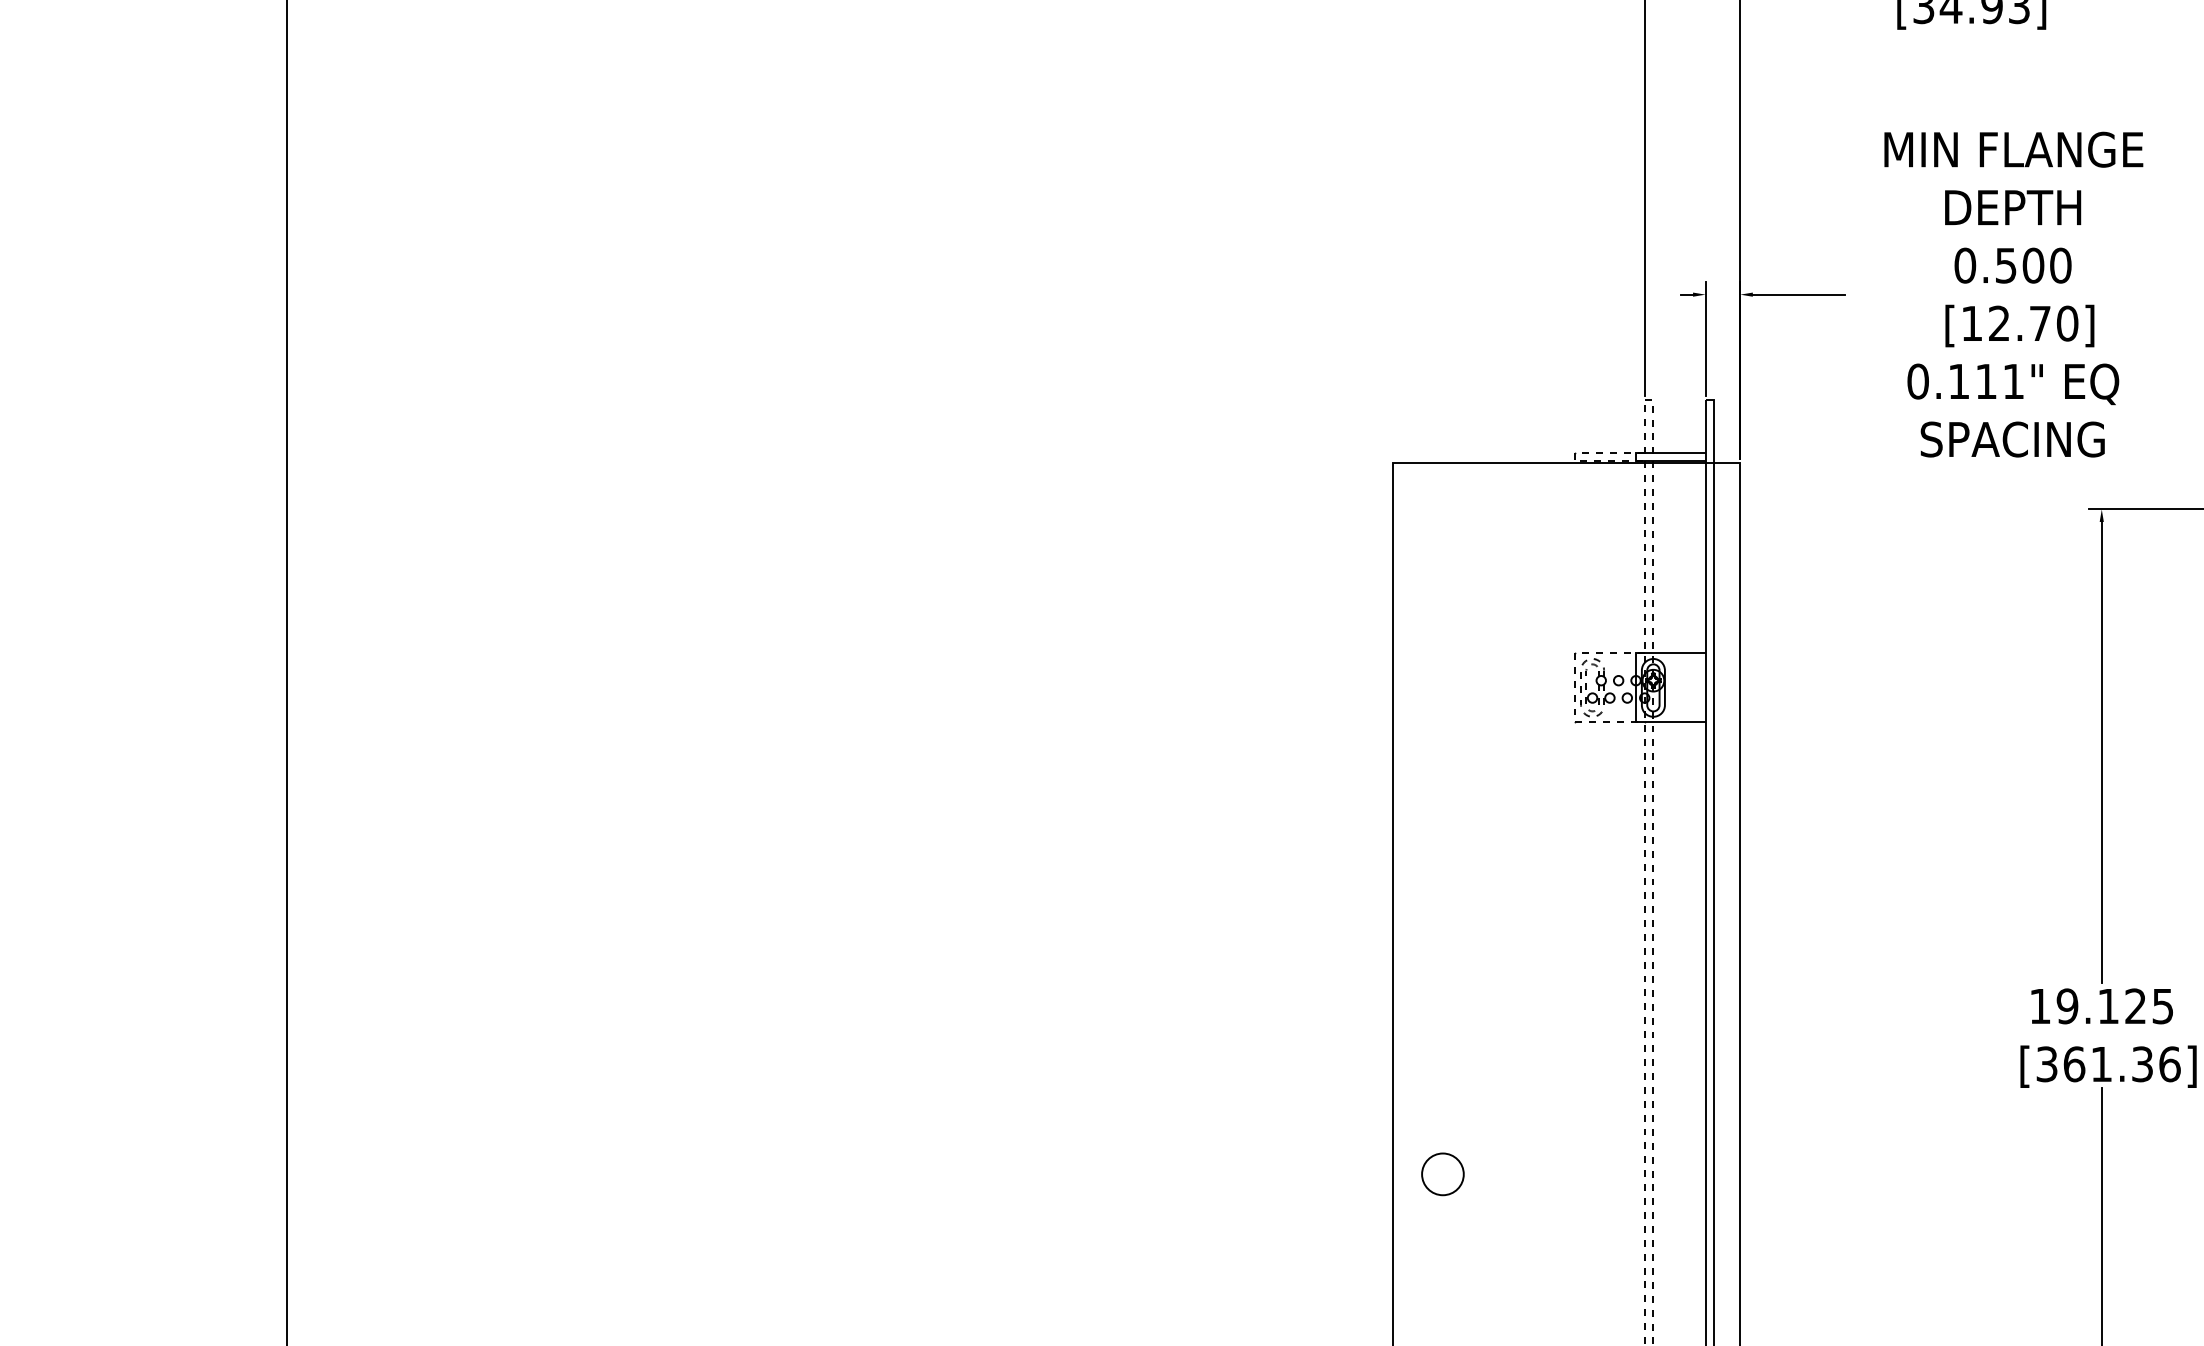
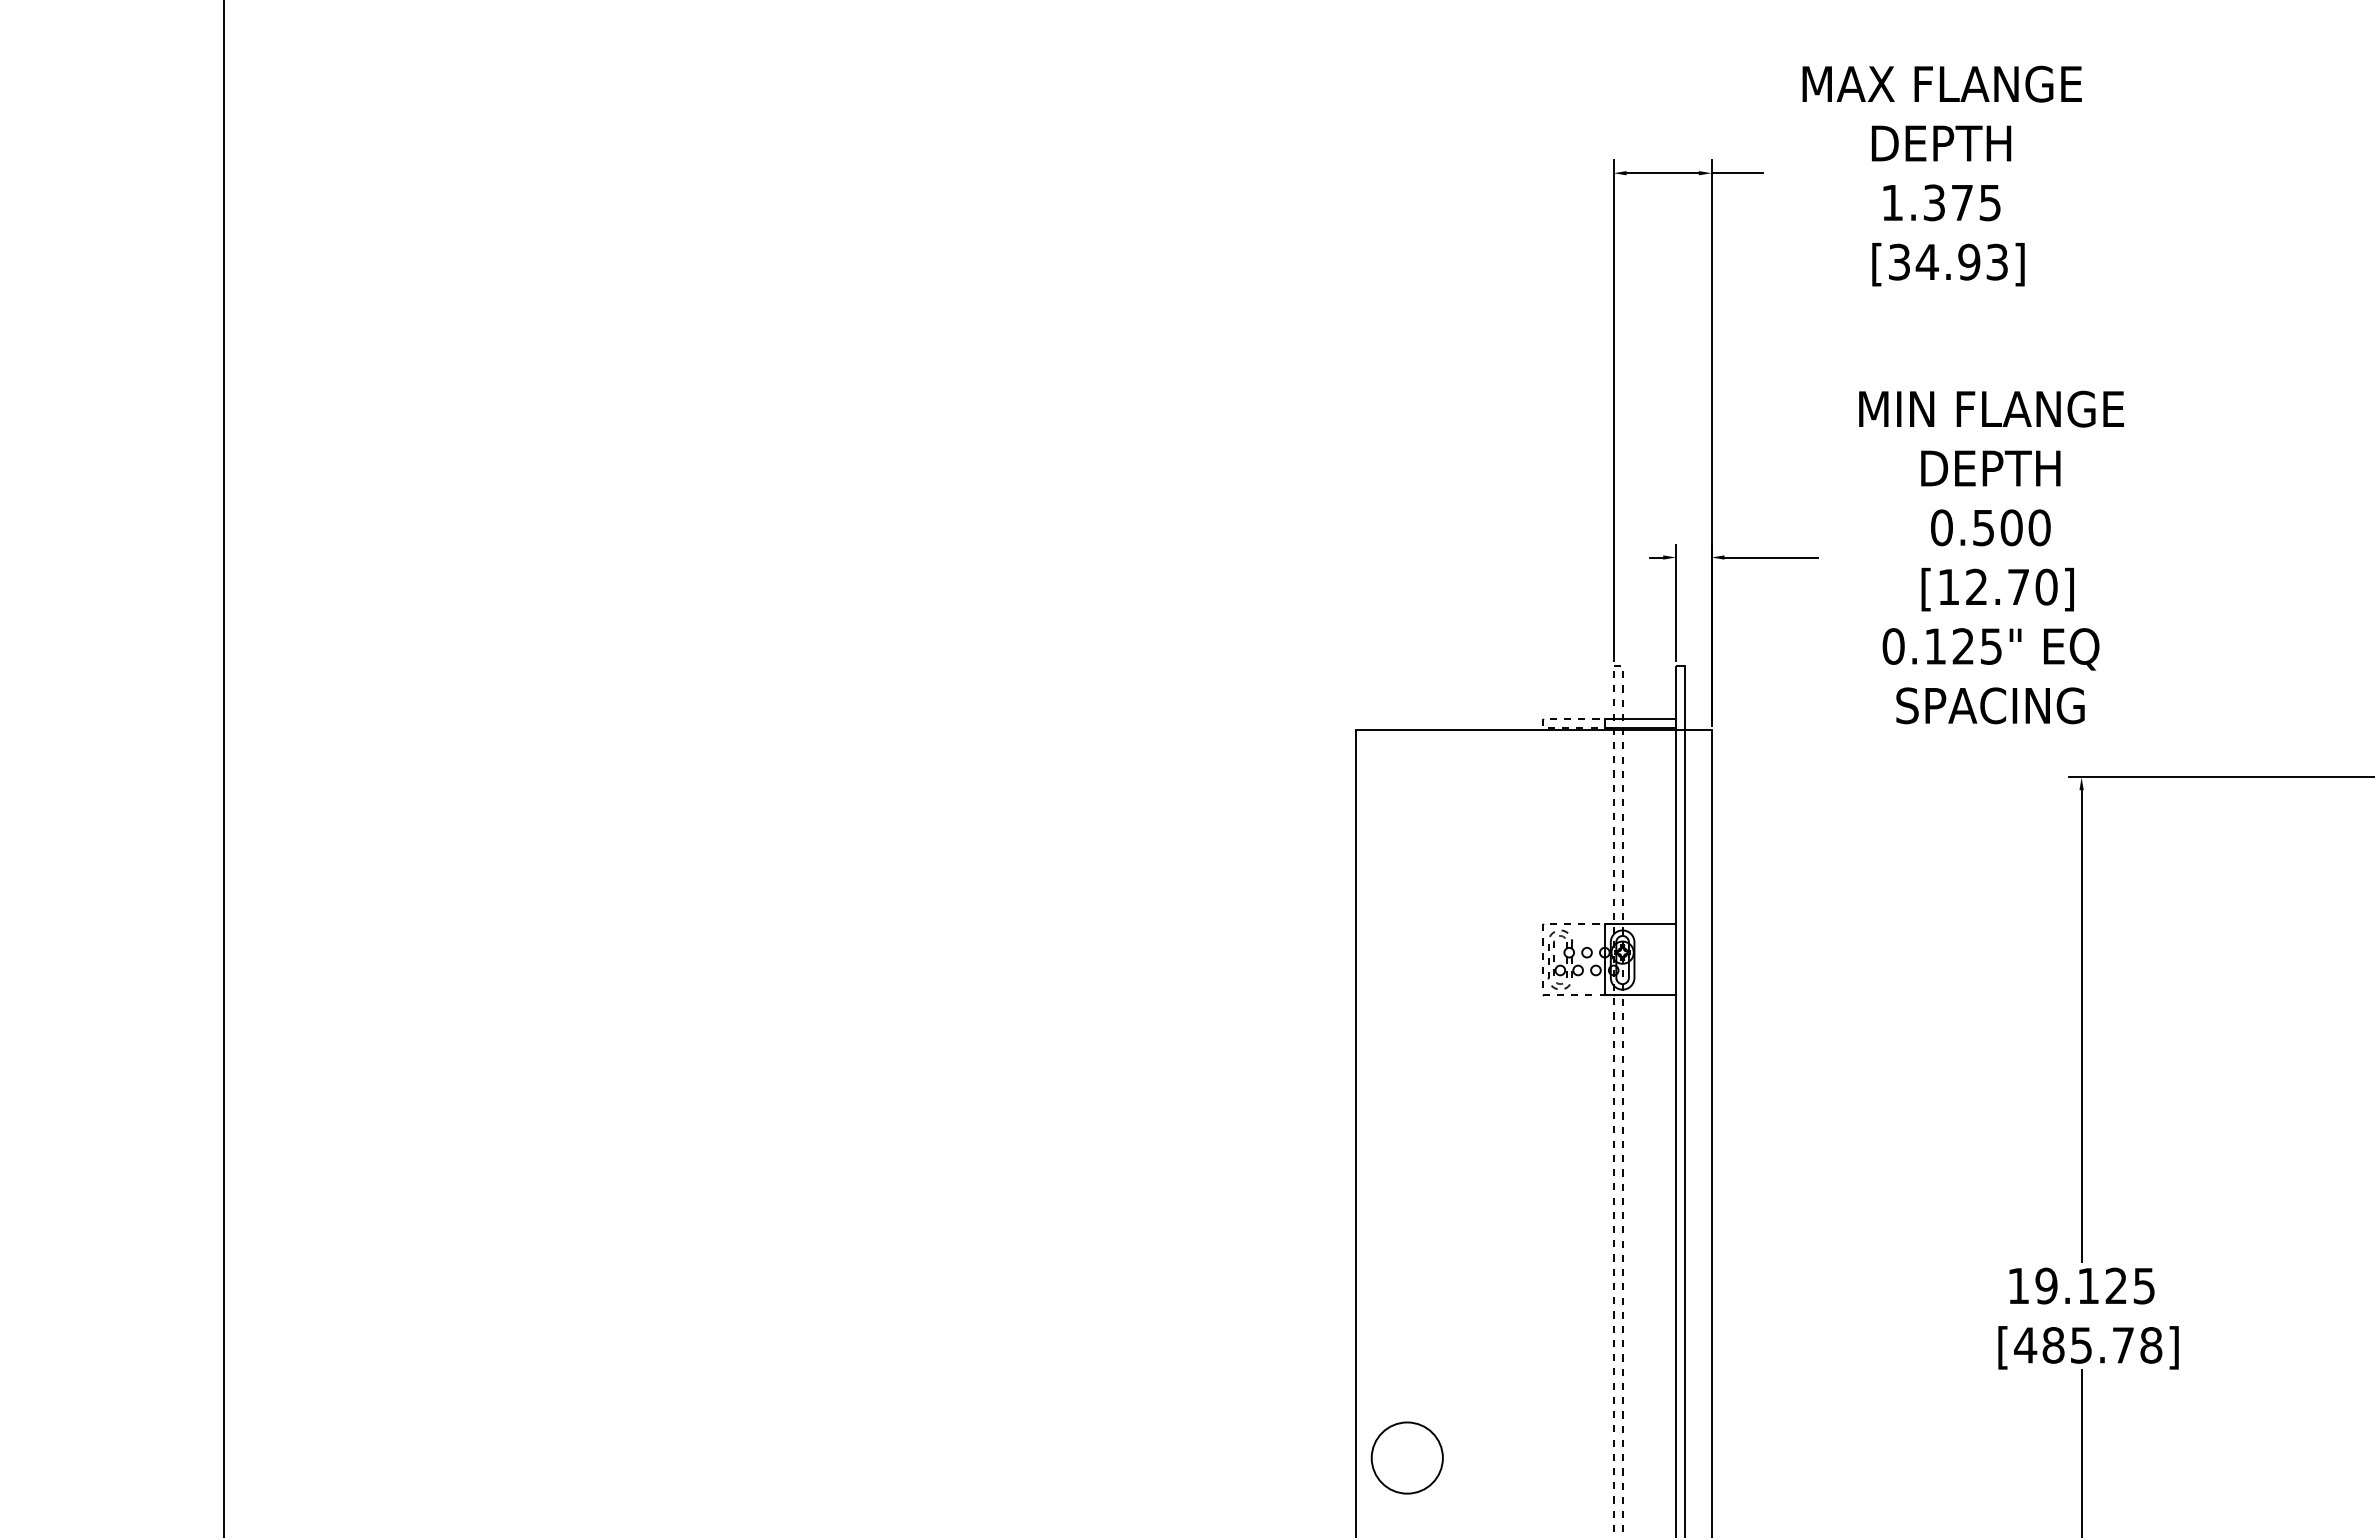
text: (1999, 381) -> (1976, 646), 0.111" -> 0.125"
text: (2108, 1064) -> (2088, 1345), [361.36] -> [485.78]
circle: (1442, 1173) -> (1406, 1457), size x1.67

